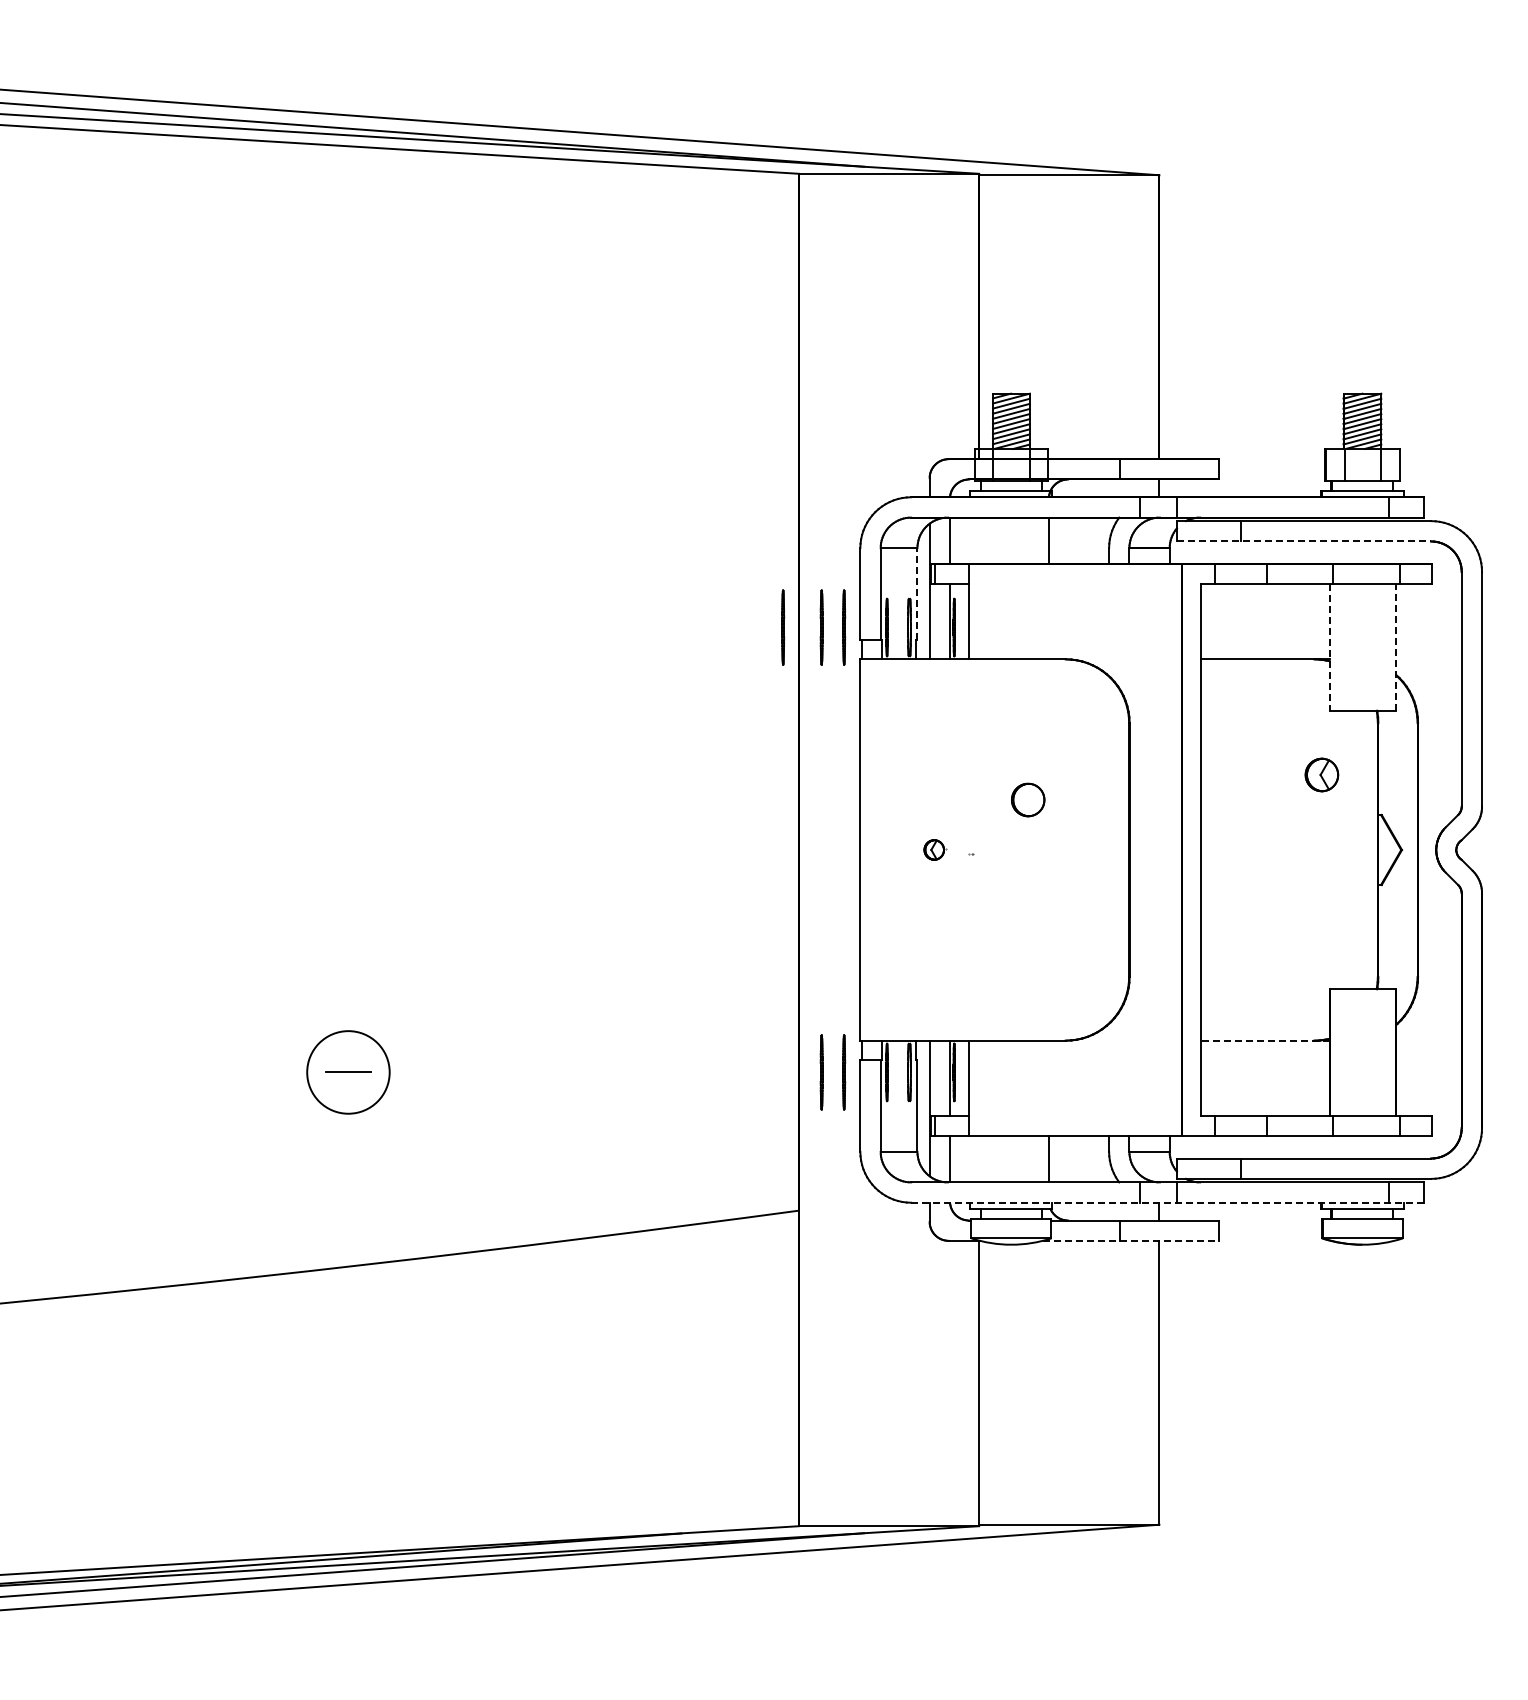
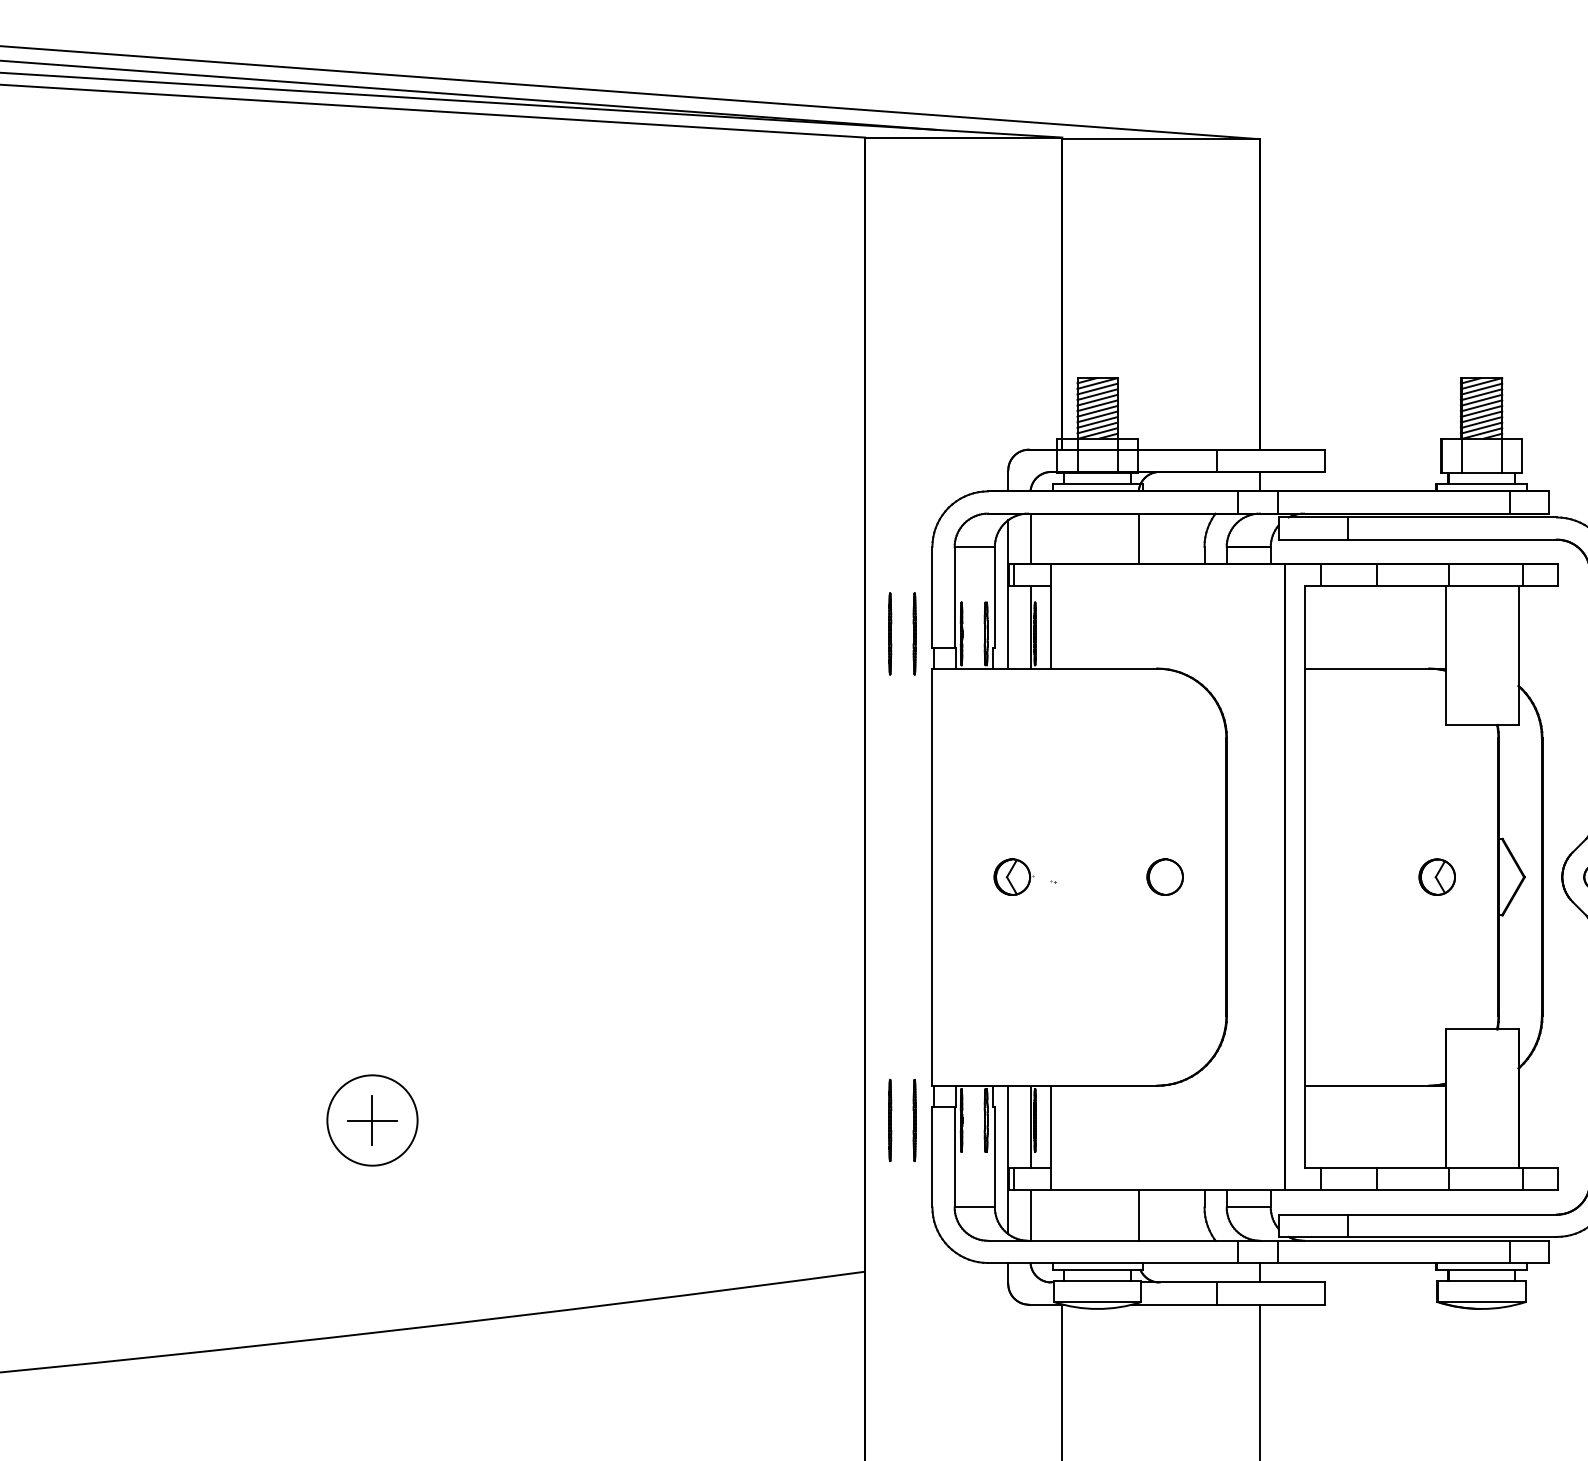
line: (1304, 541) -> (1418, 539), dashed -> solid
line: (917, 593) -> (994, 596), dashed -> solid
line: (783, 627) -> (848, 633), removed
line: (1329, 647) -> (1445, 655), dashed -> solid
line: (1396, 647) -> (1518, 655), dashed -> solid
part: (1321, 774) -> (1436, 876), moved
part: (1028, 799) -> (1165, 876), moved
part: (935, 849) -> (1014, 876), size x1.67
line: (1264, 1040) -> (1374, 1085), dashed -> solid
line: (348, 1072) -> (372, 1120), added
line: (1167, 1202) -> (1268, 1262), dashed -> solid
line: (1131, 1240) -> (1228, 1304), dashed -> solid

